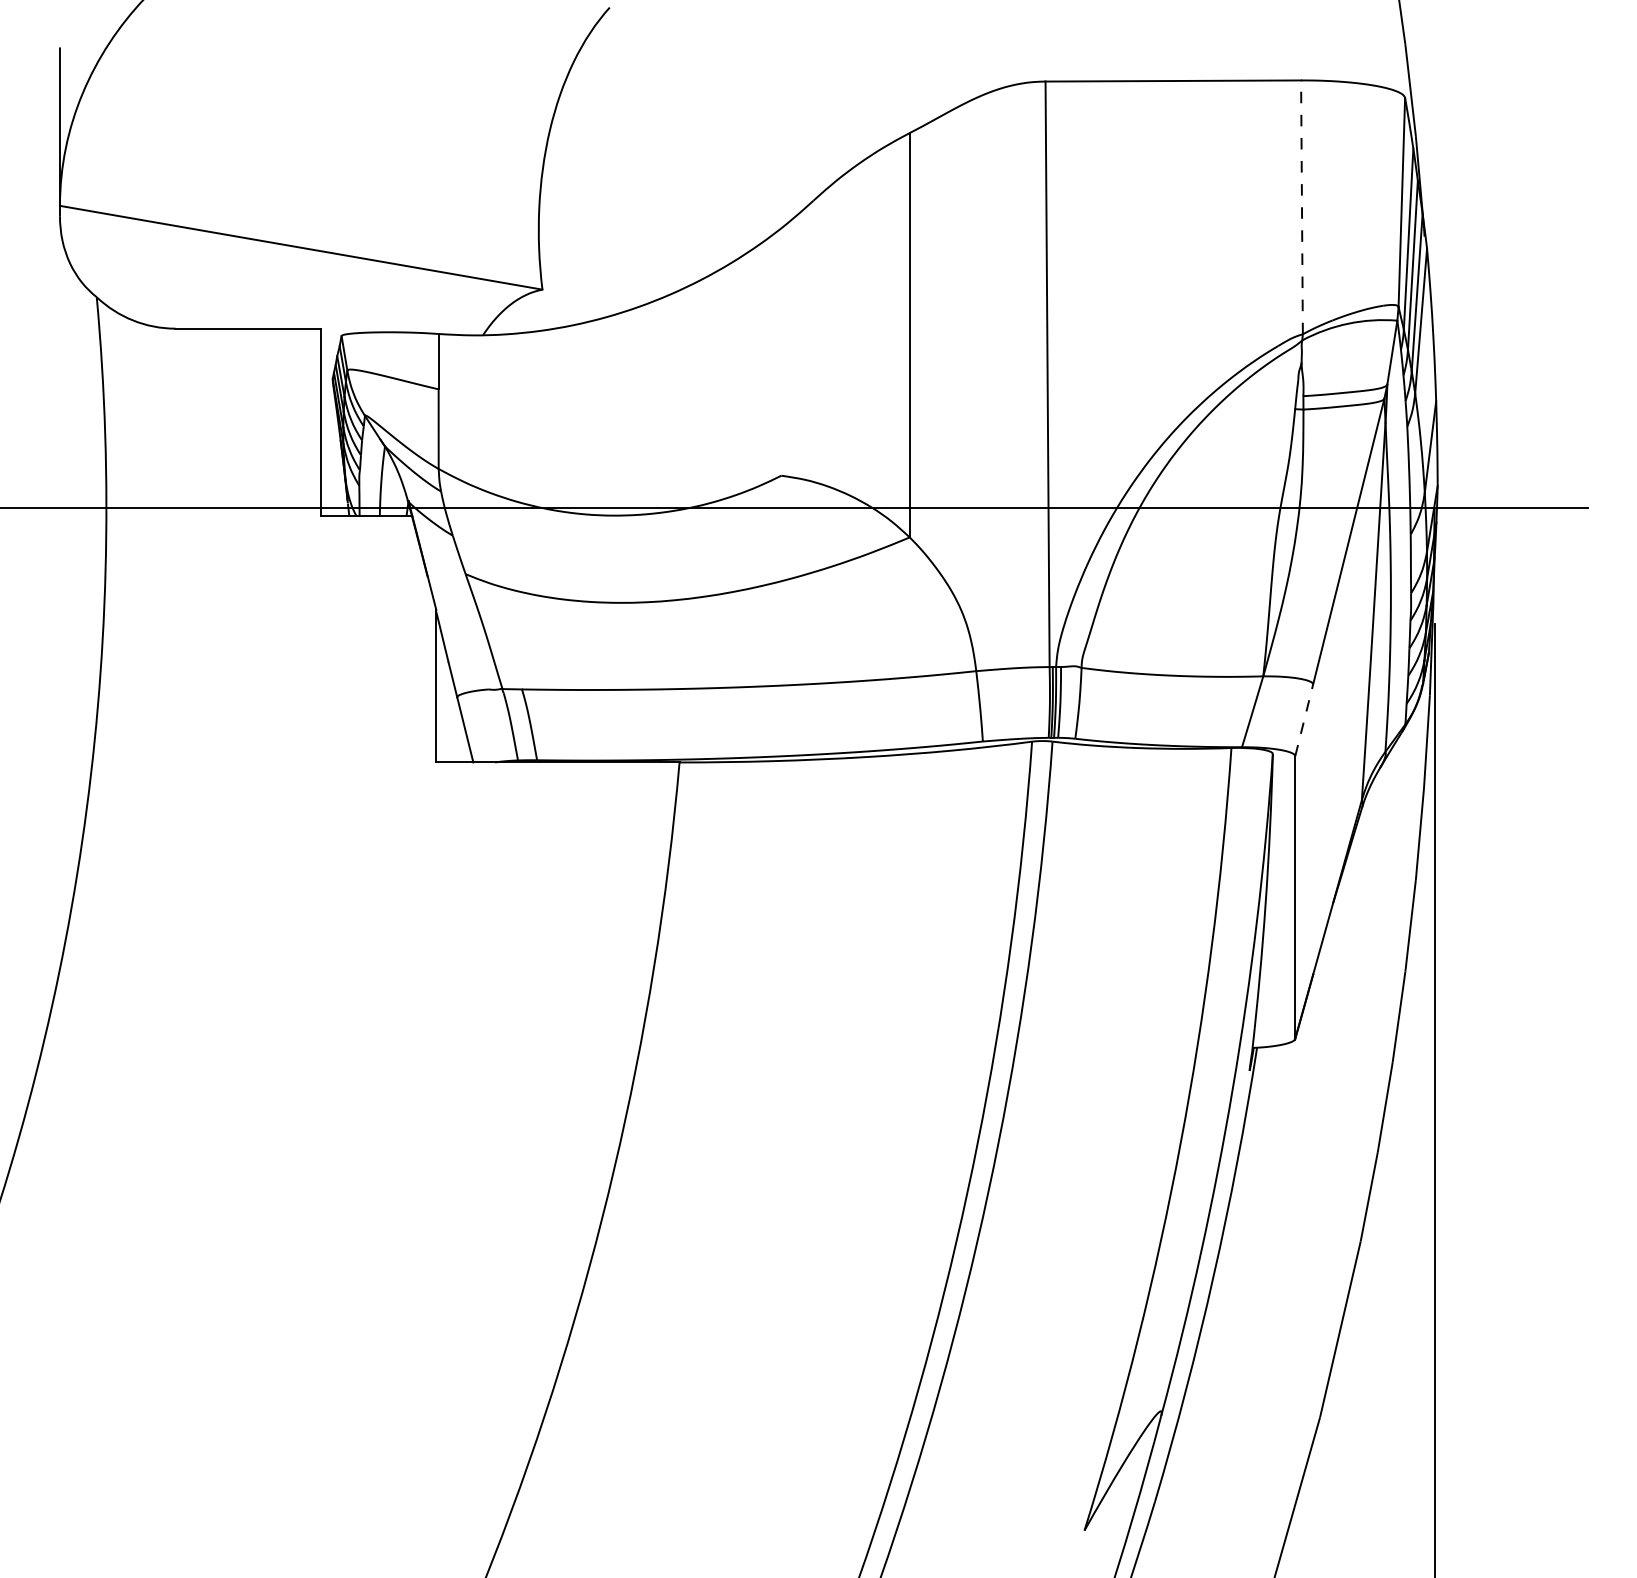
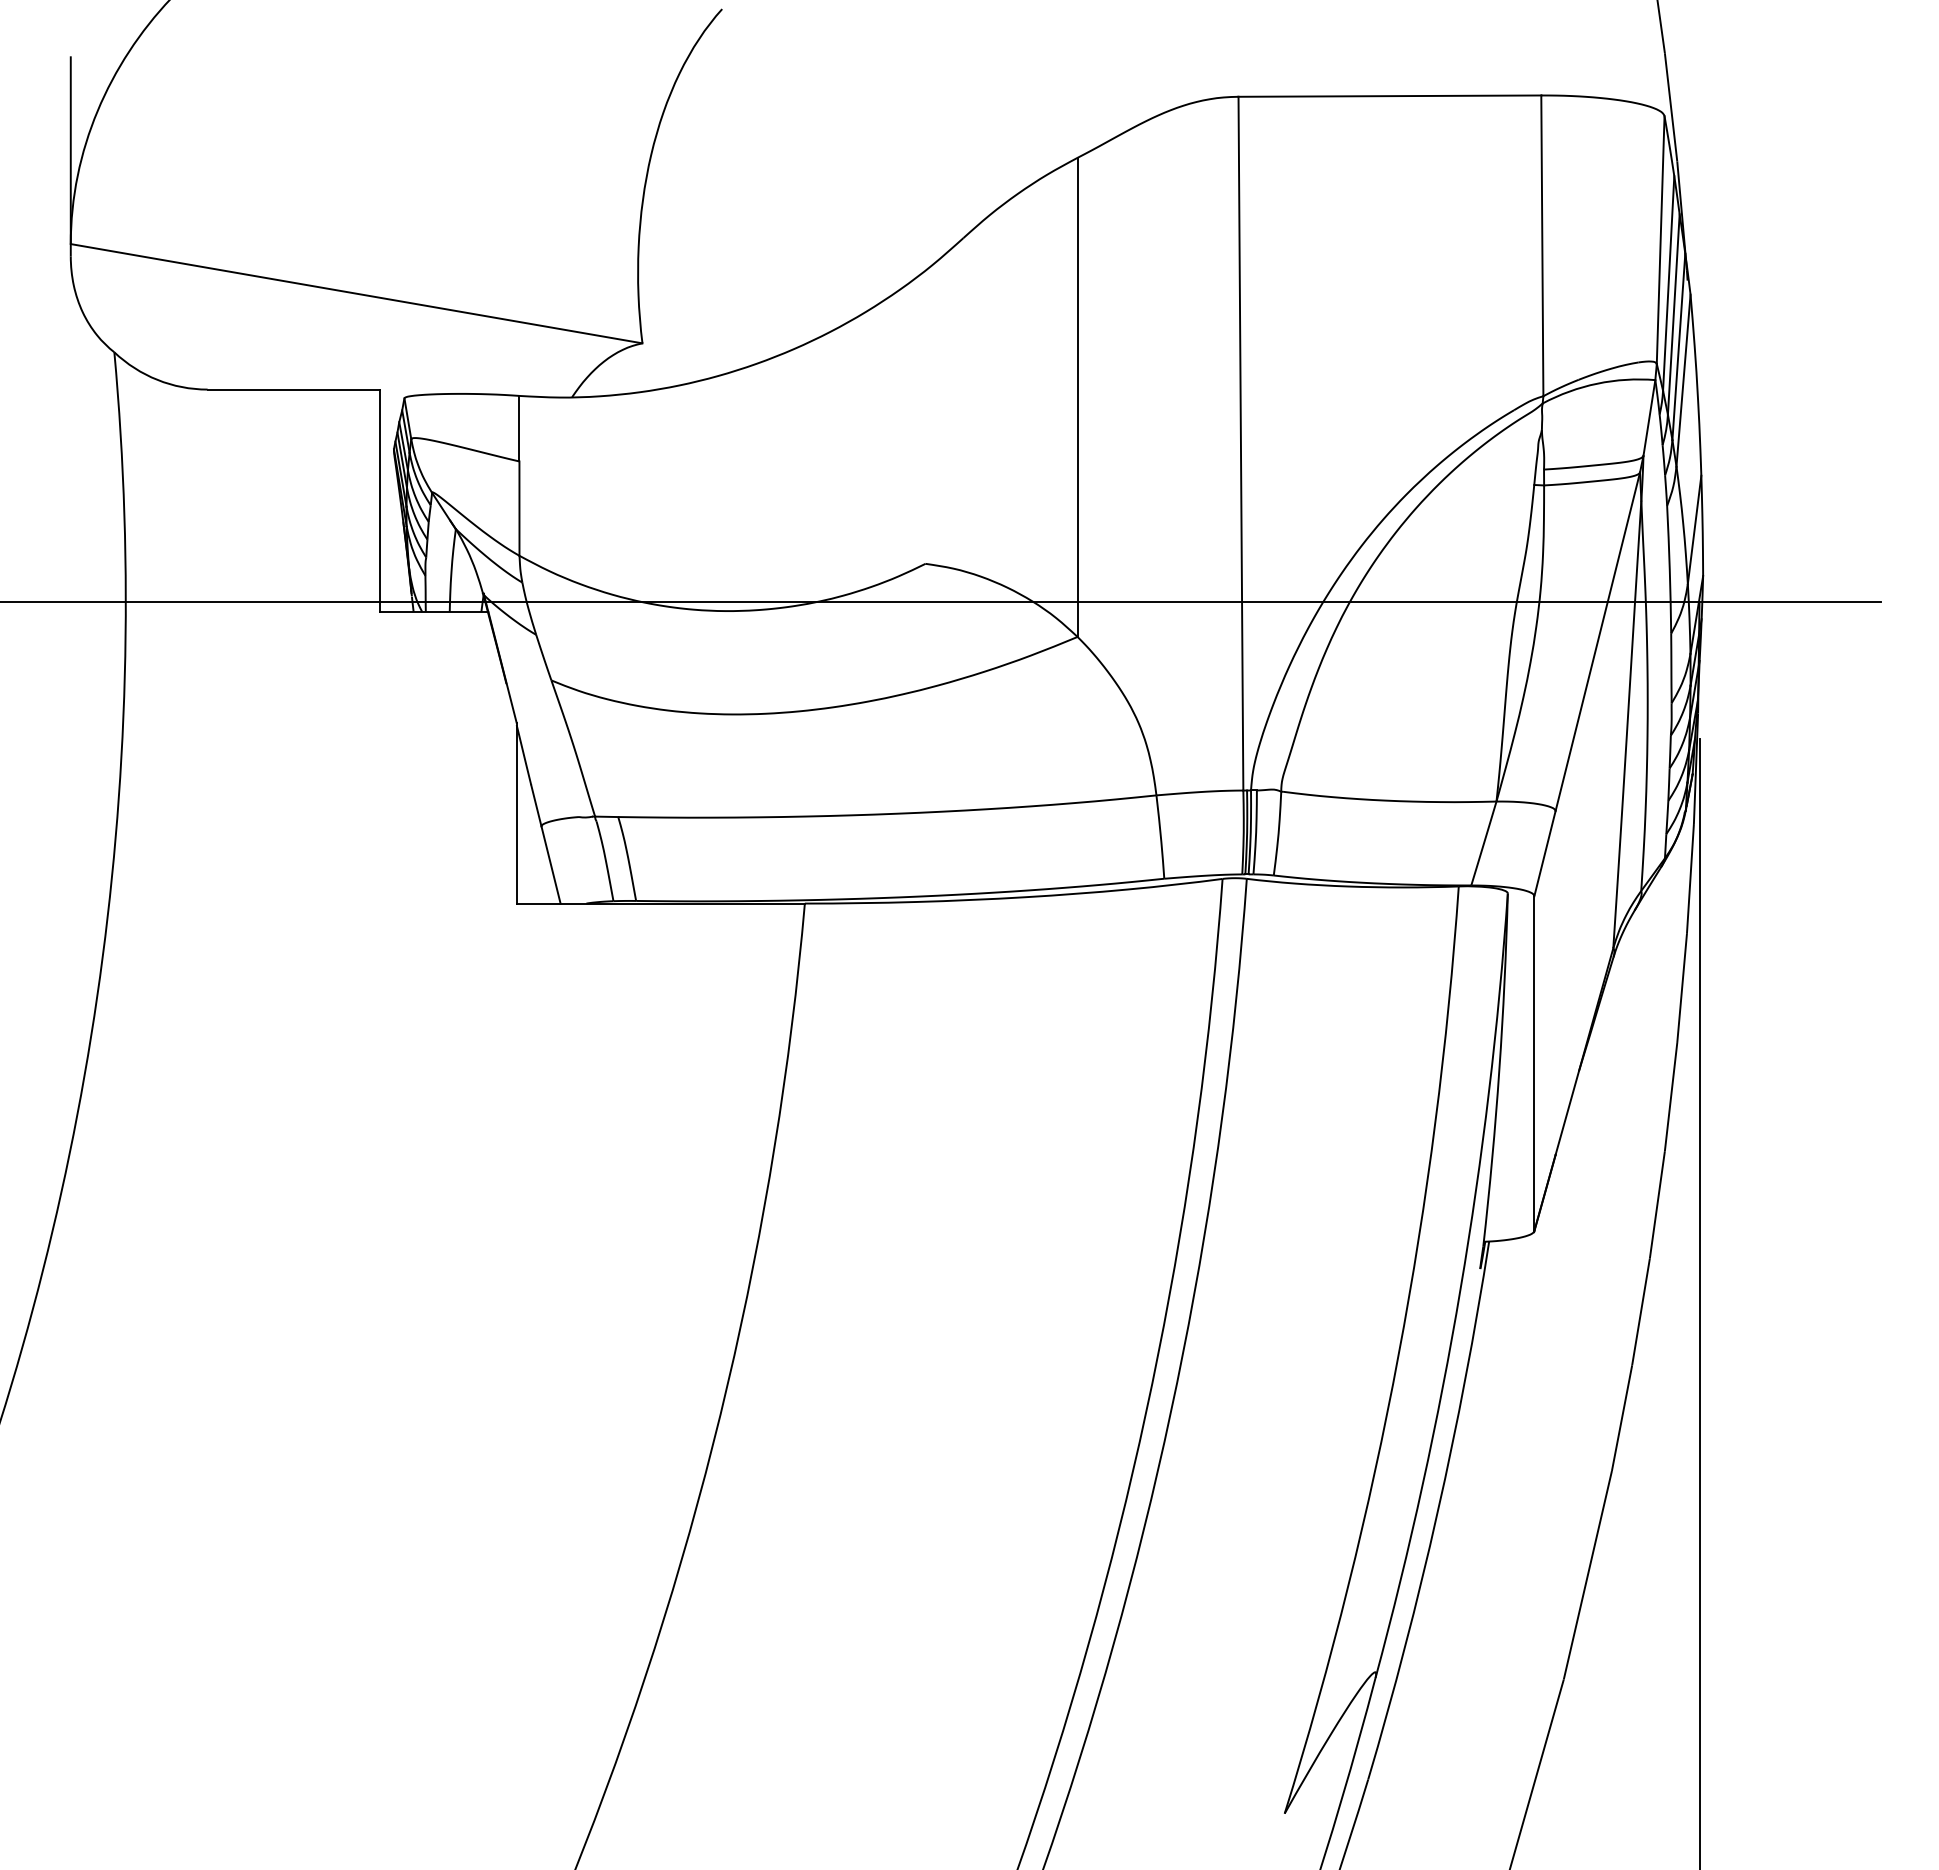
line: (1302, 207) -> (1542, 245), dashed -> solid
line: (1304, 720) -> (1545, 853), dashed -> solid

